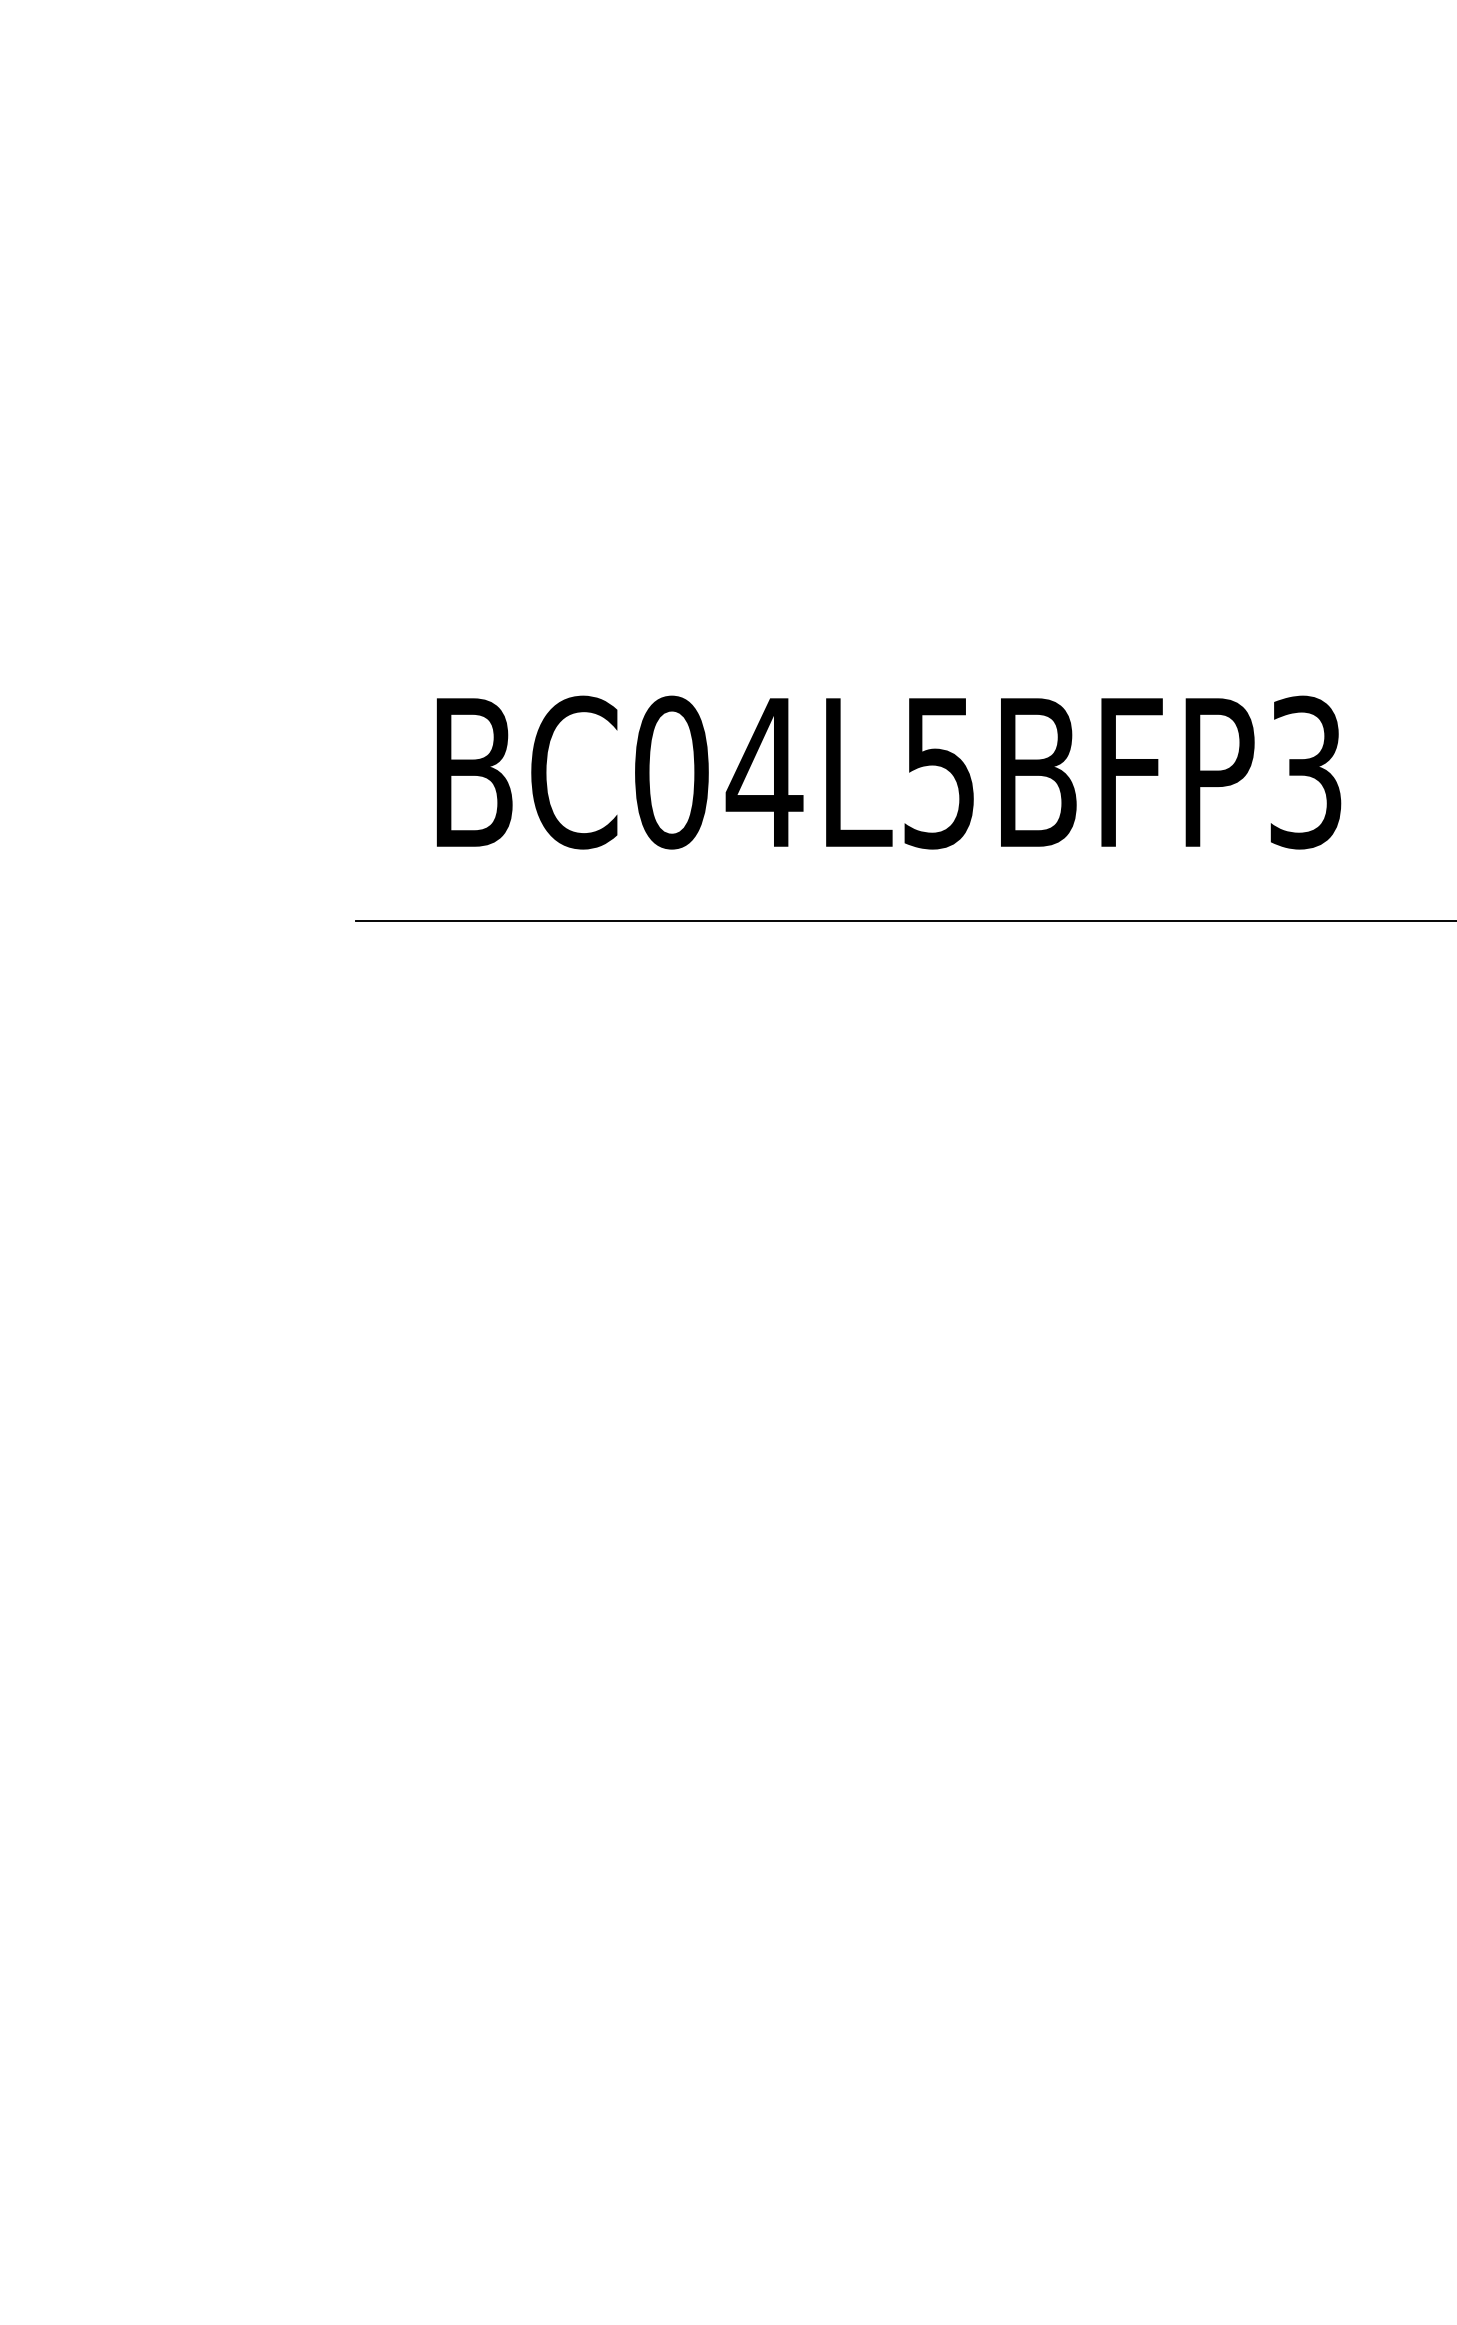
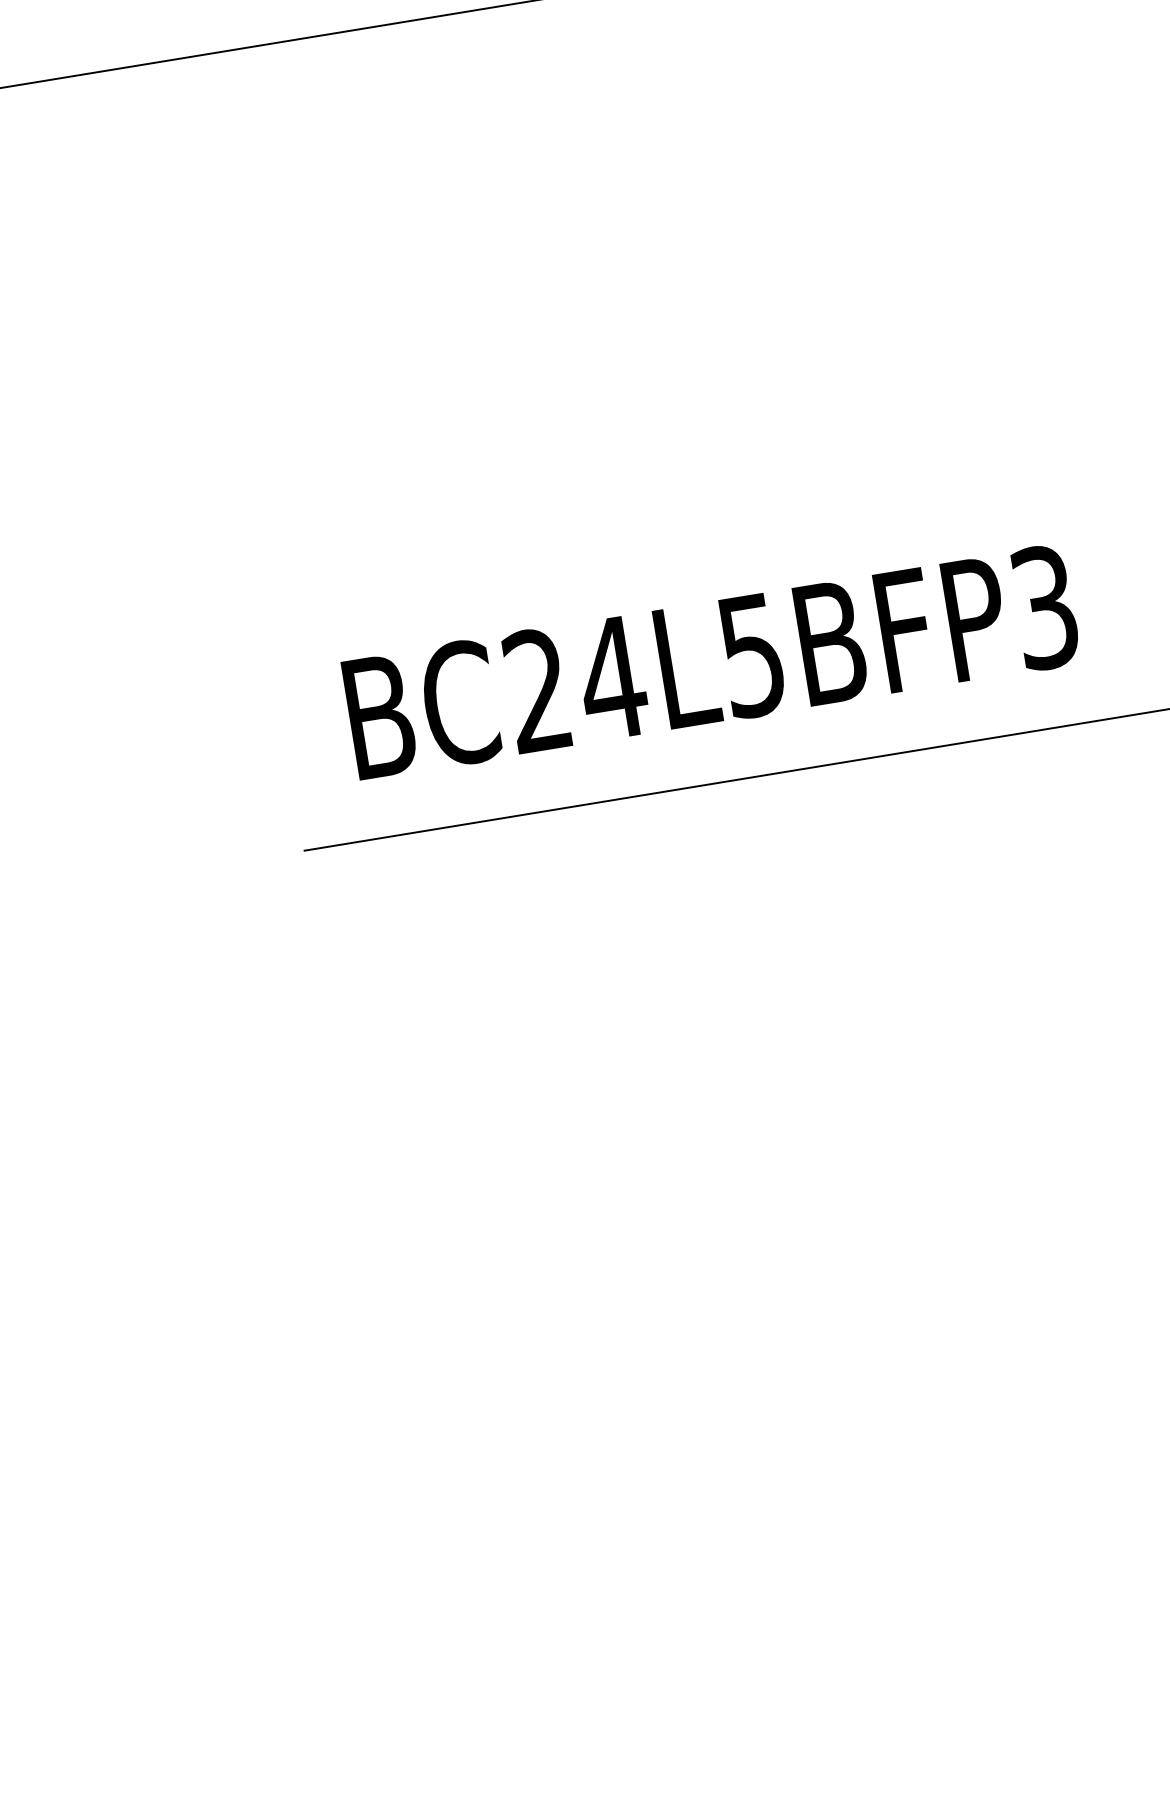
text: (671, 772) -> (537, 690), BC04L5BFP3 -> BC24L5BFP3

